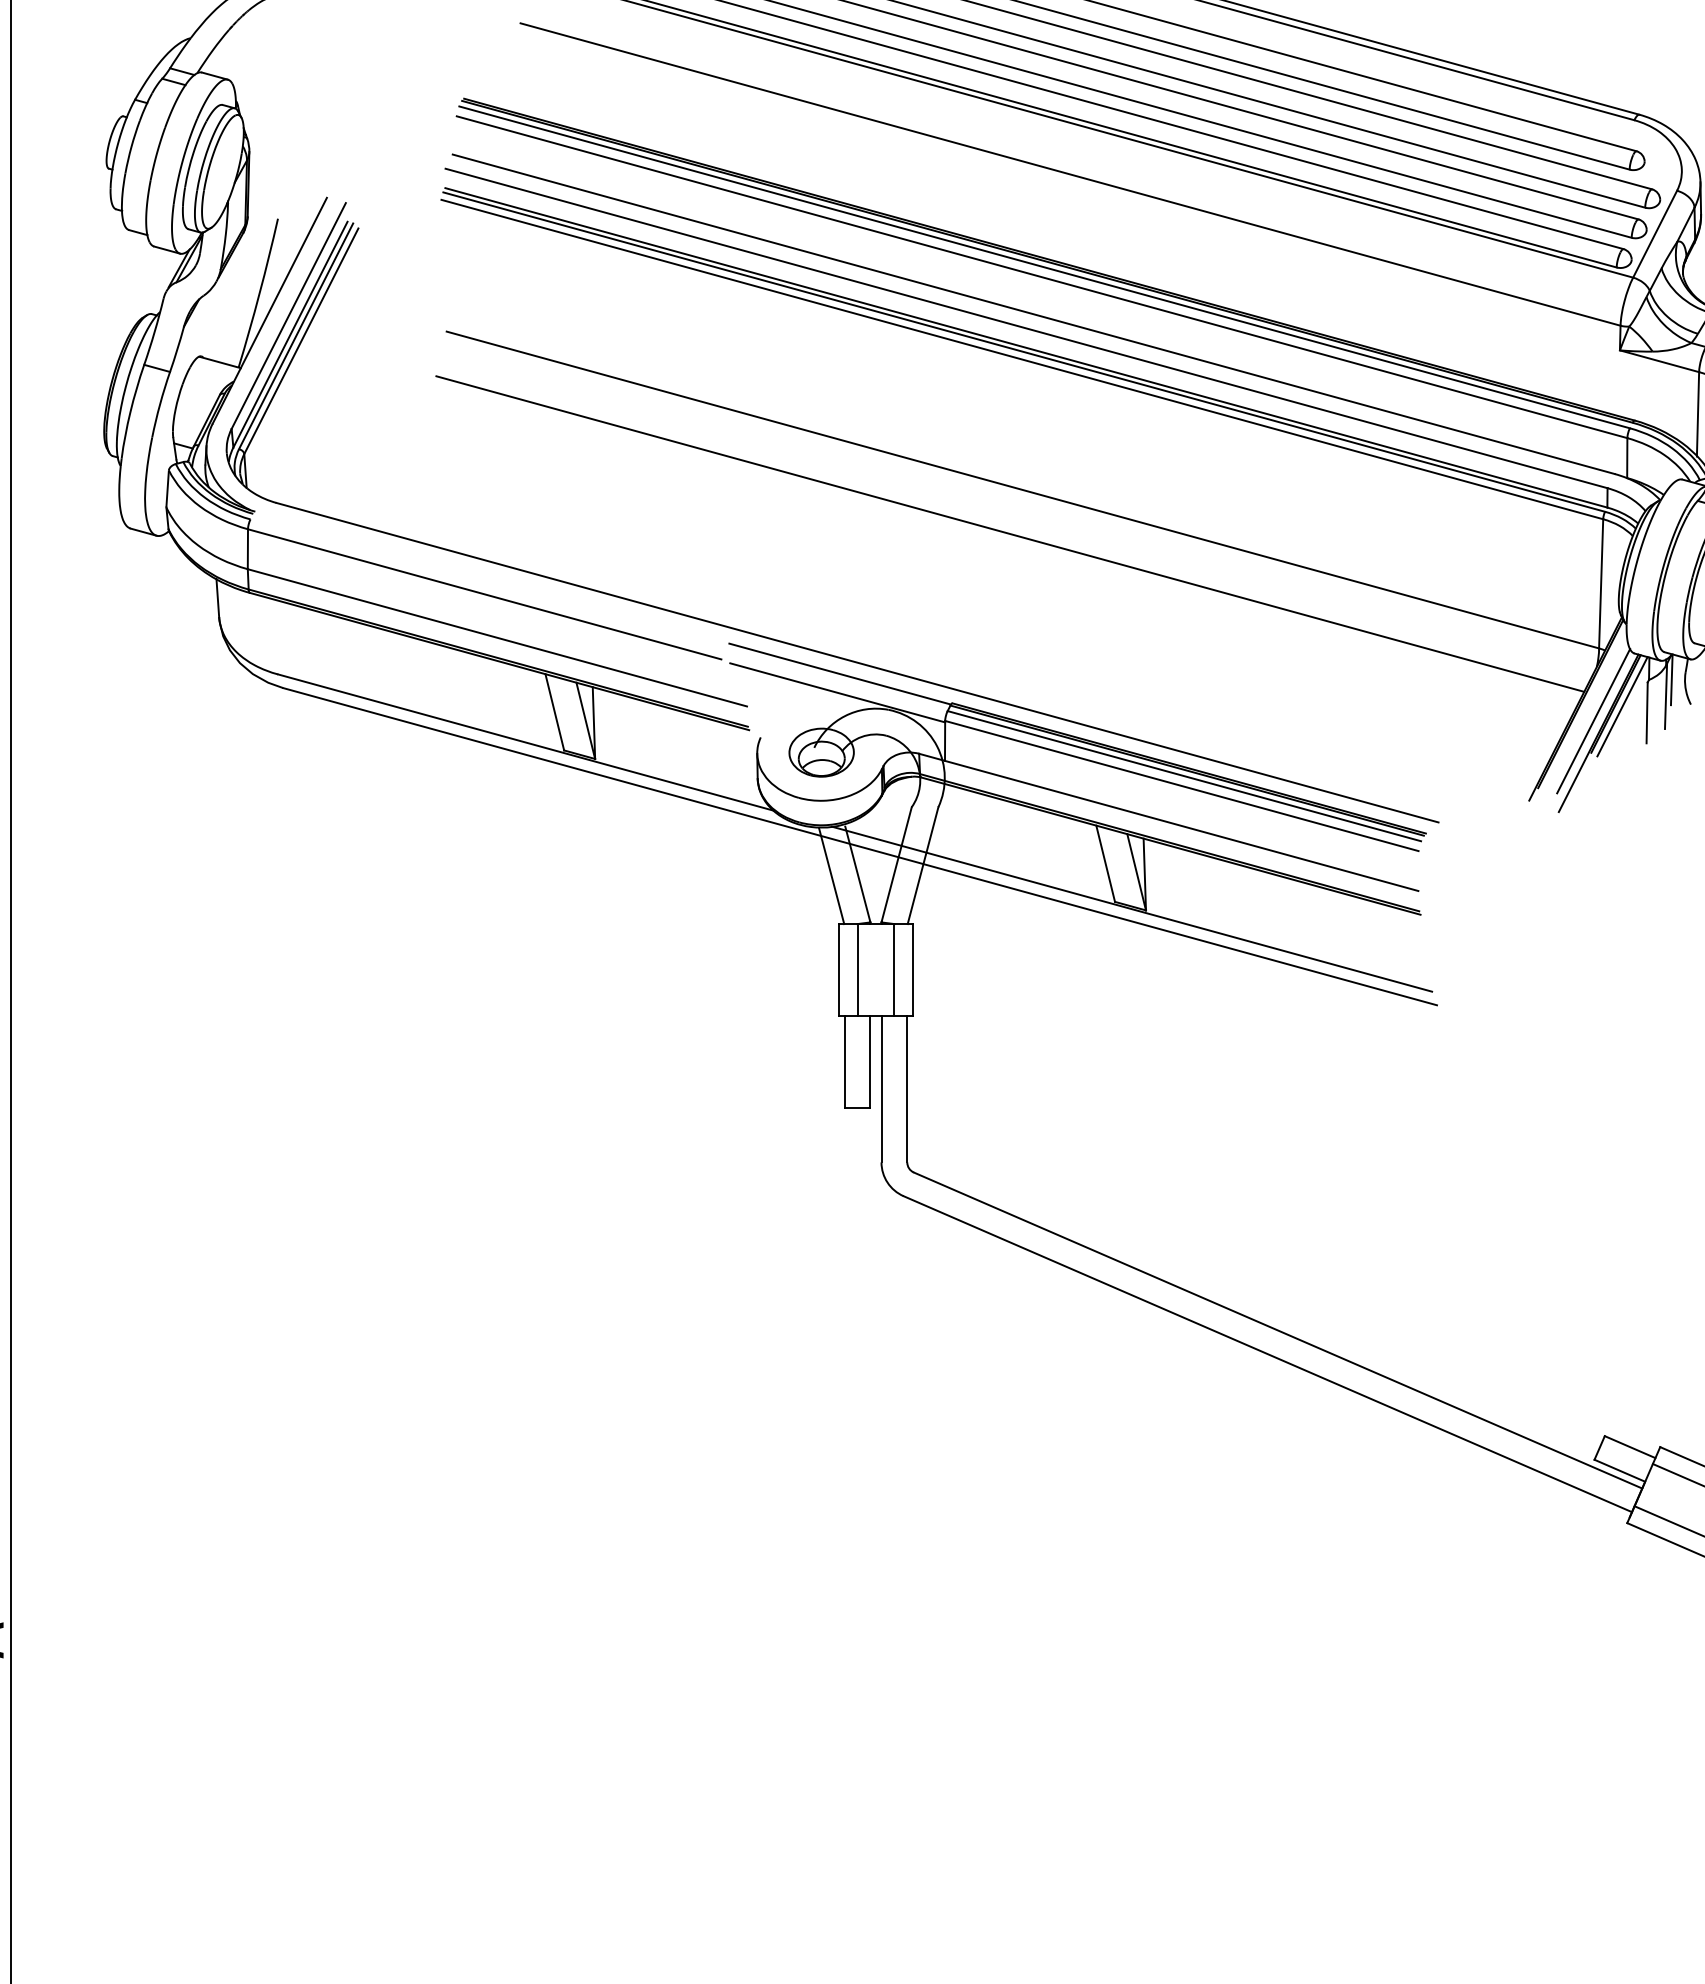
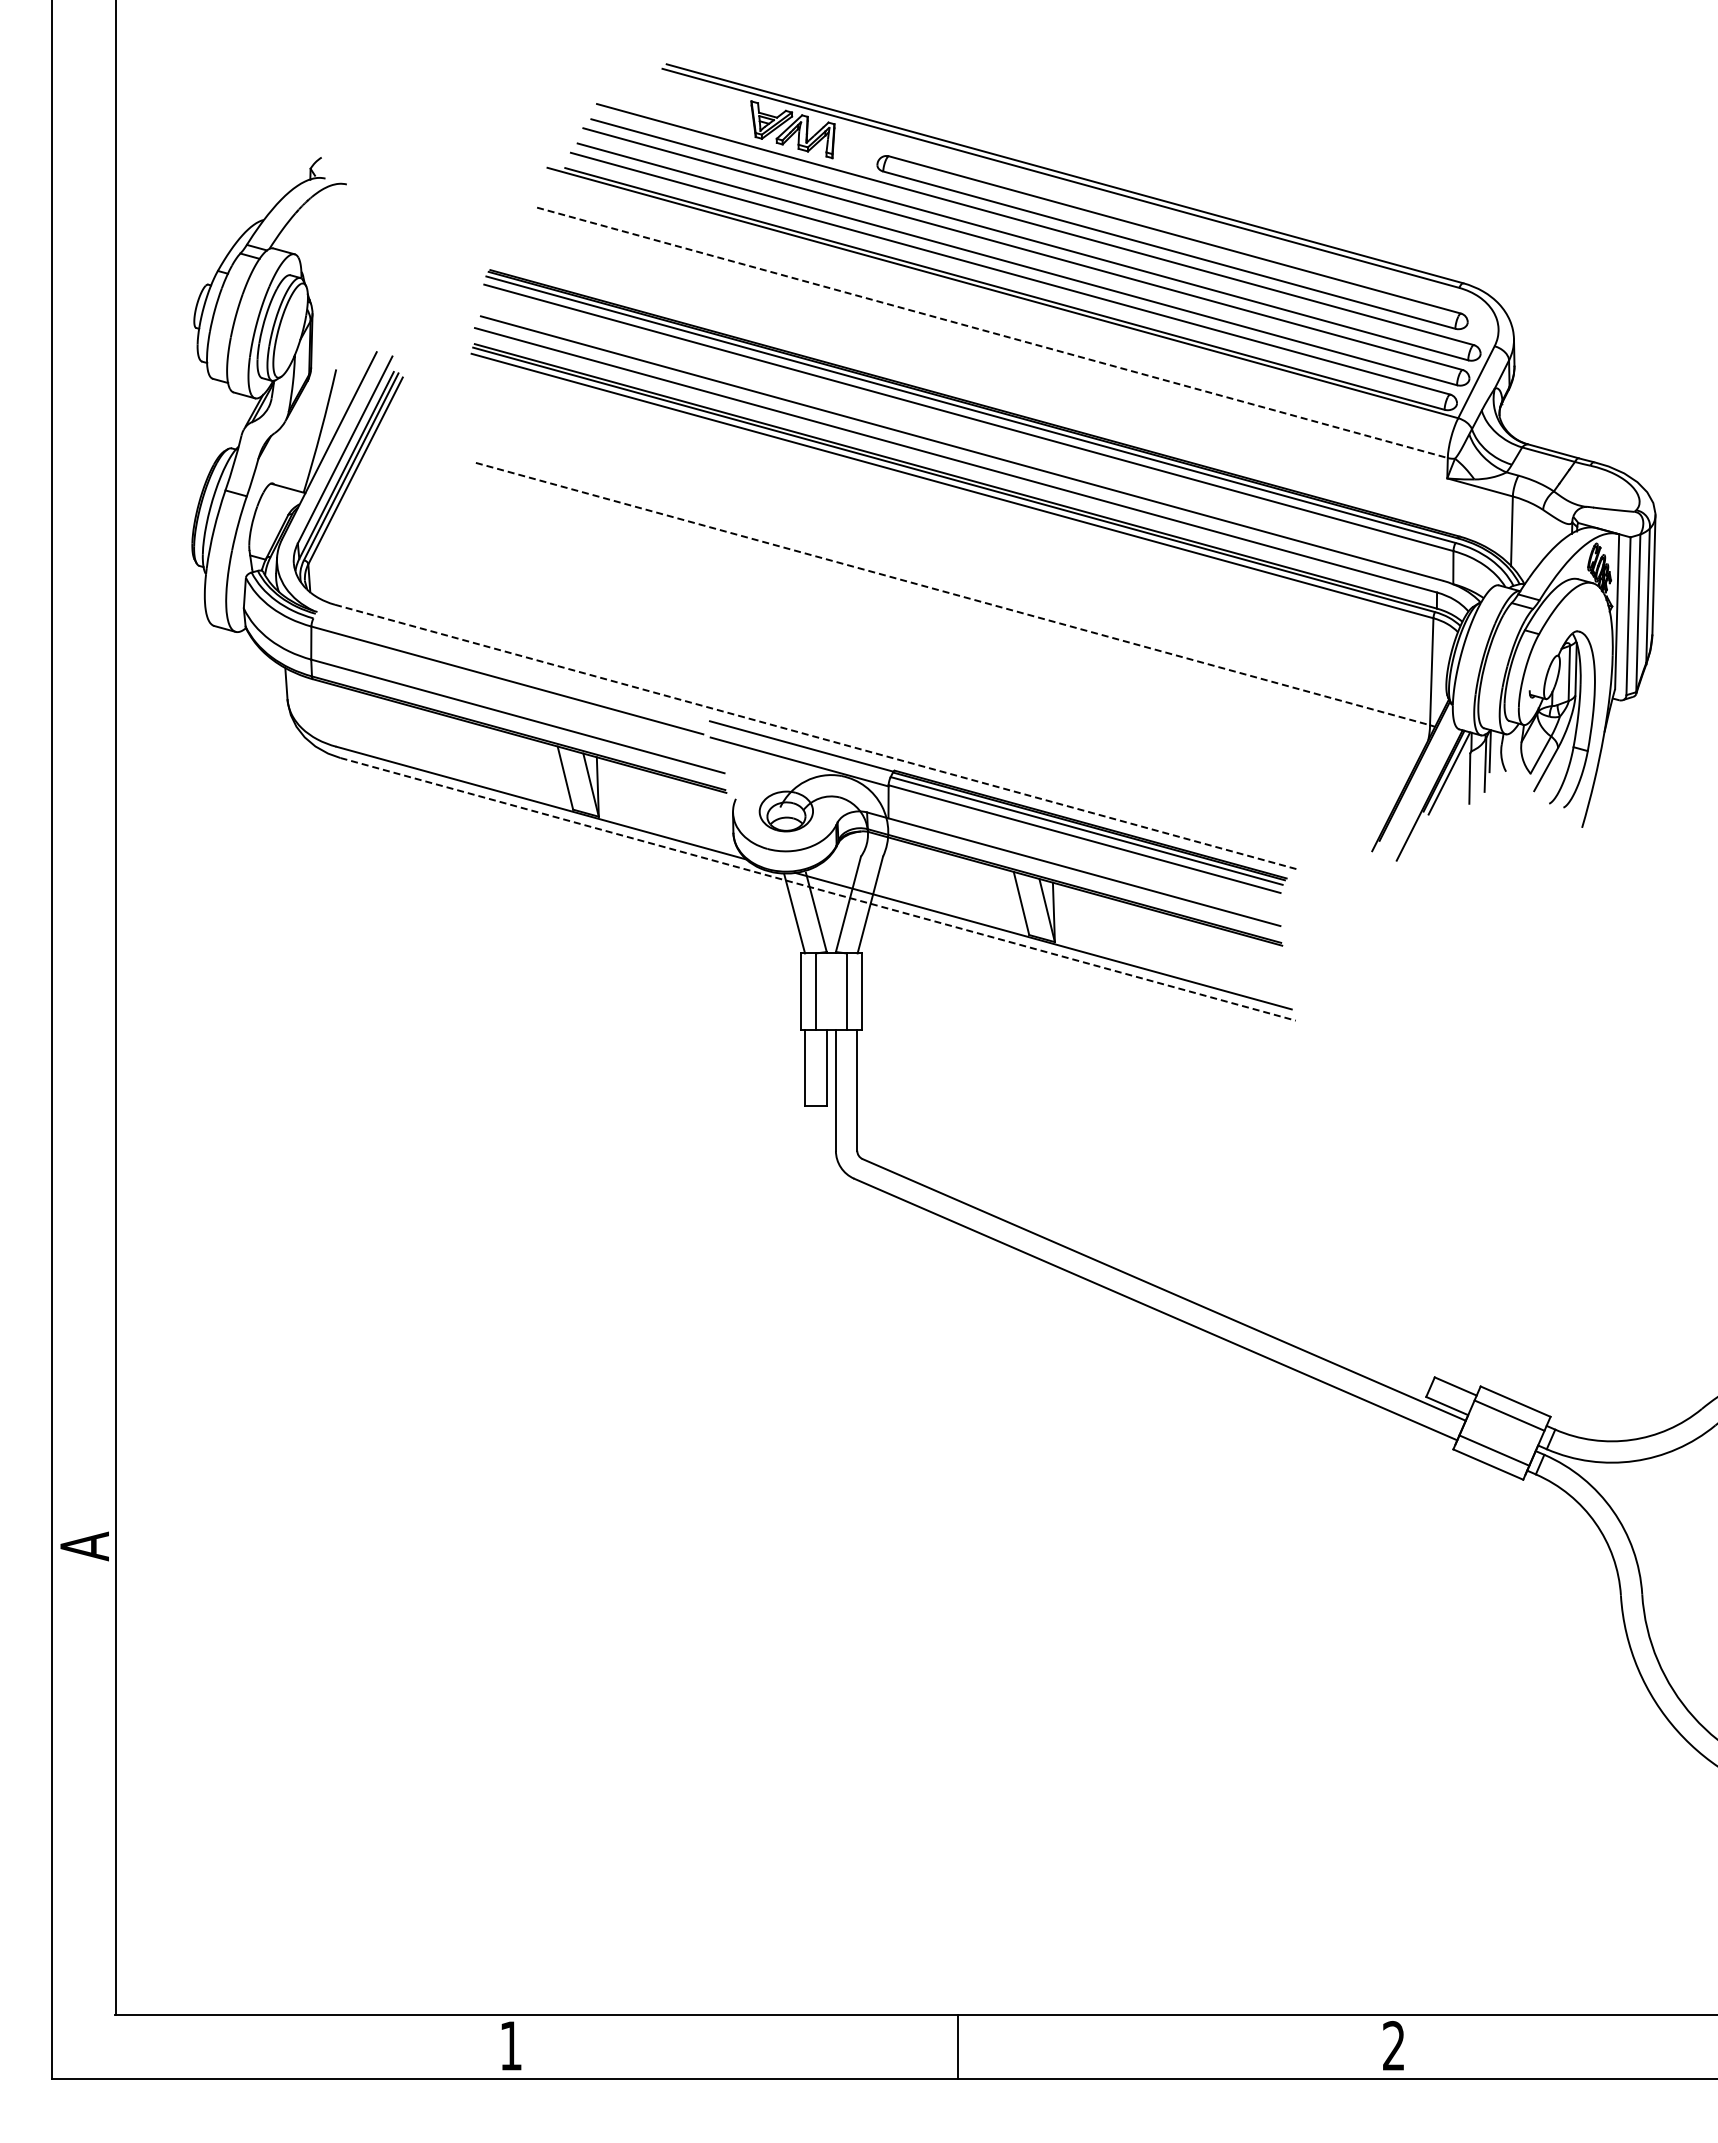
line: (1070, 174) -> (992, 332), solid -> dashed
line: (1022, 490) -> (952, 594), solid -> dashed
line: (1010, 534) -> (942, 630), removed
line: (858, 663) -> (816, 737), solid -> dashed
line: (1593, 721) -> (1425, 785), removed
line: (860, 846) -> (818, 889), solid -> dashed

